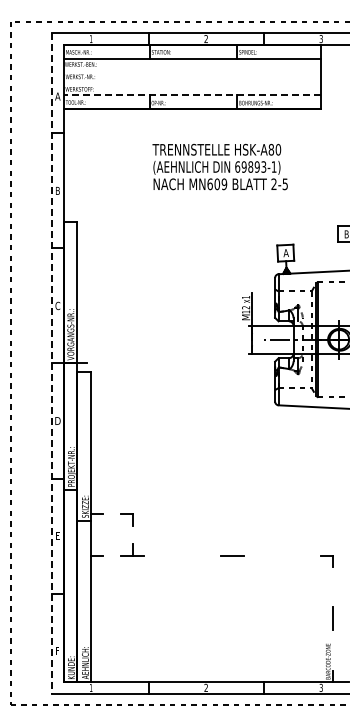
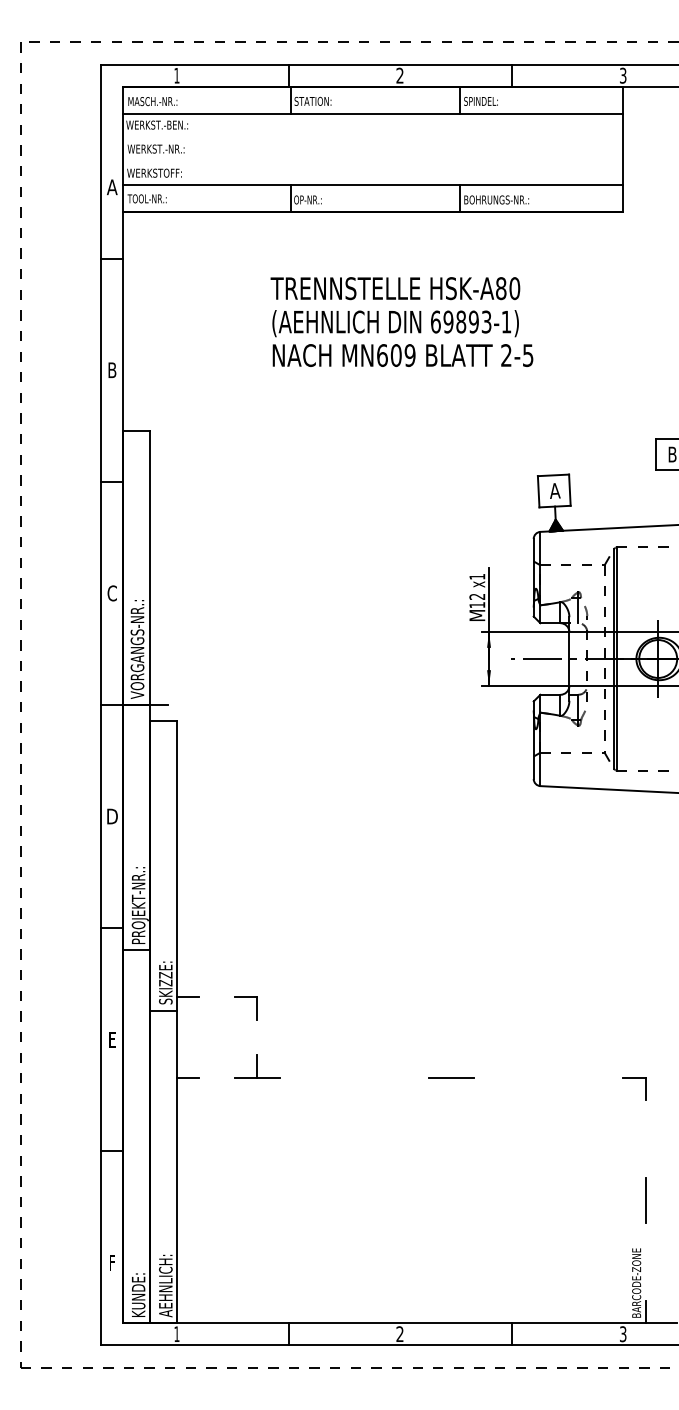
line: (192, 95) -> (373, 185), dashed -> solid
text: (219, 166) -> (400, 320), moved
line: (52, 363) -> (101, 705), dashed -> solid

